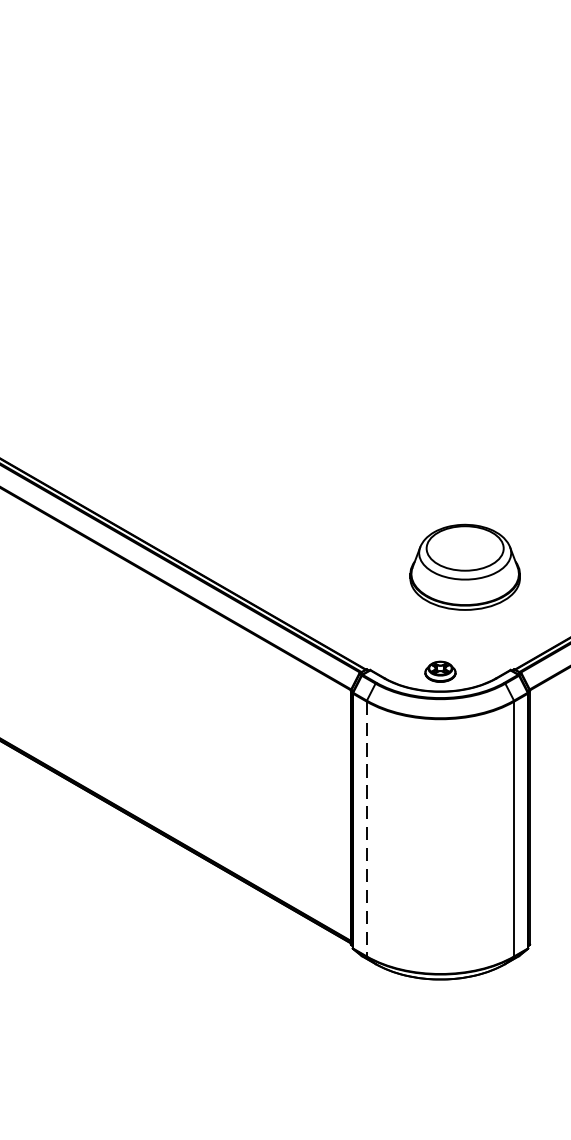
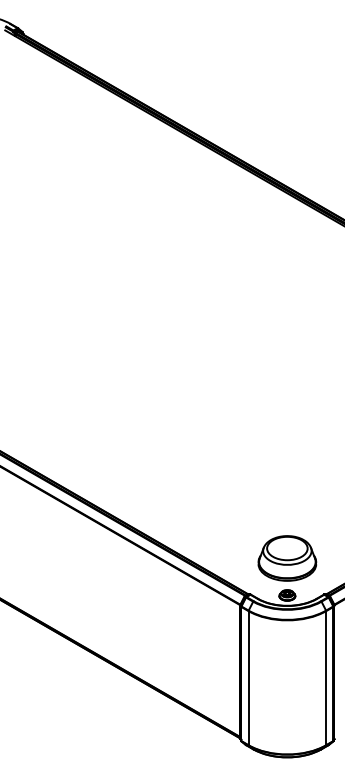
part: (465, 567) -> (287, 558), moved
line: (366, 829) -> (248, 678), dashed -> solid

